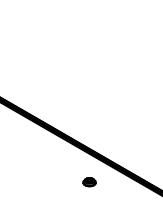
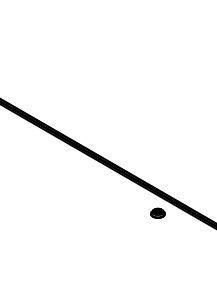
part: (89, 181) -> (157, 212), moved

